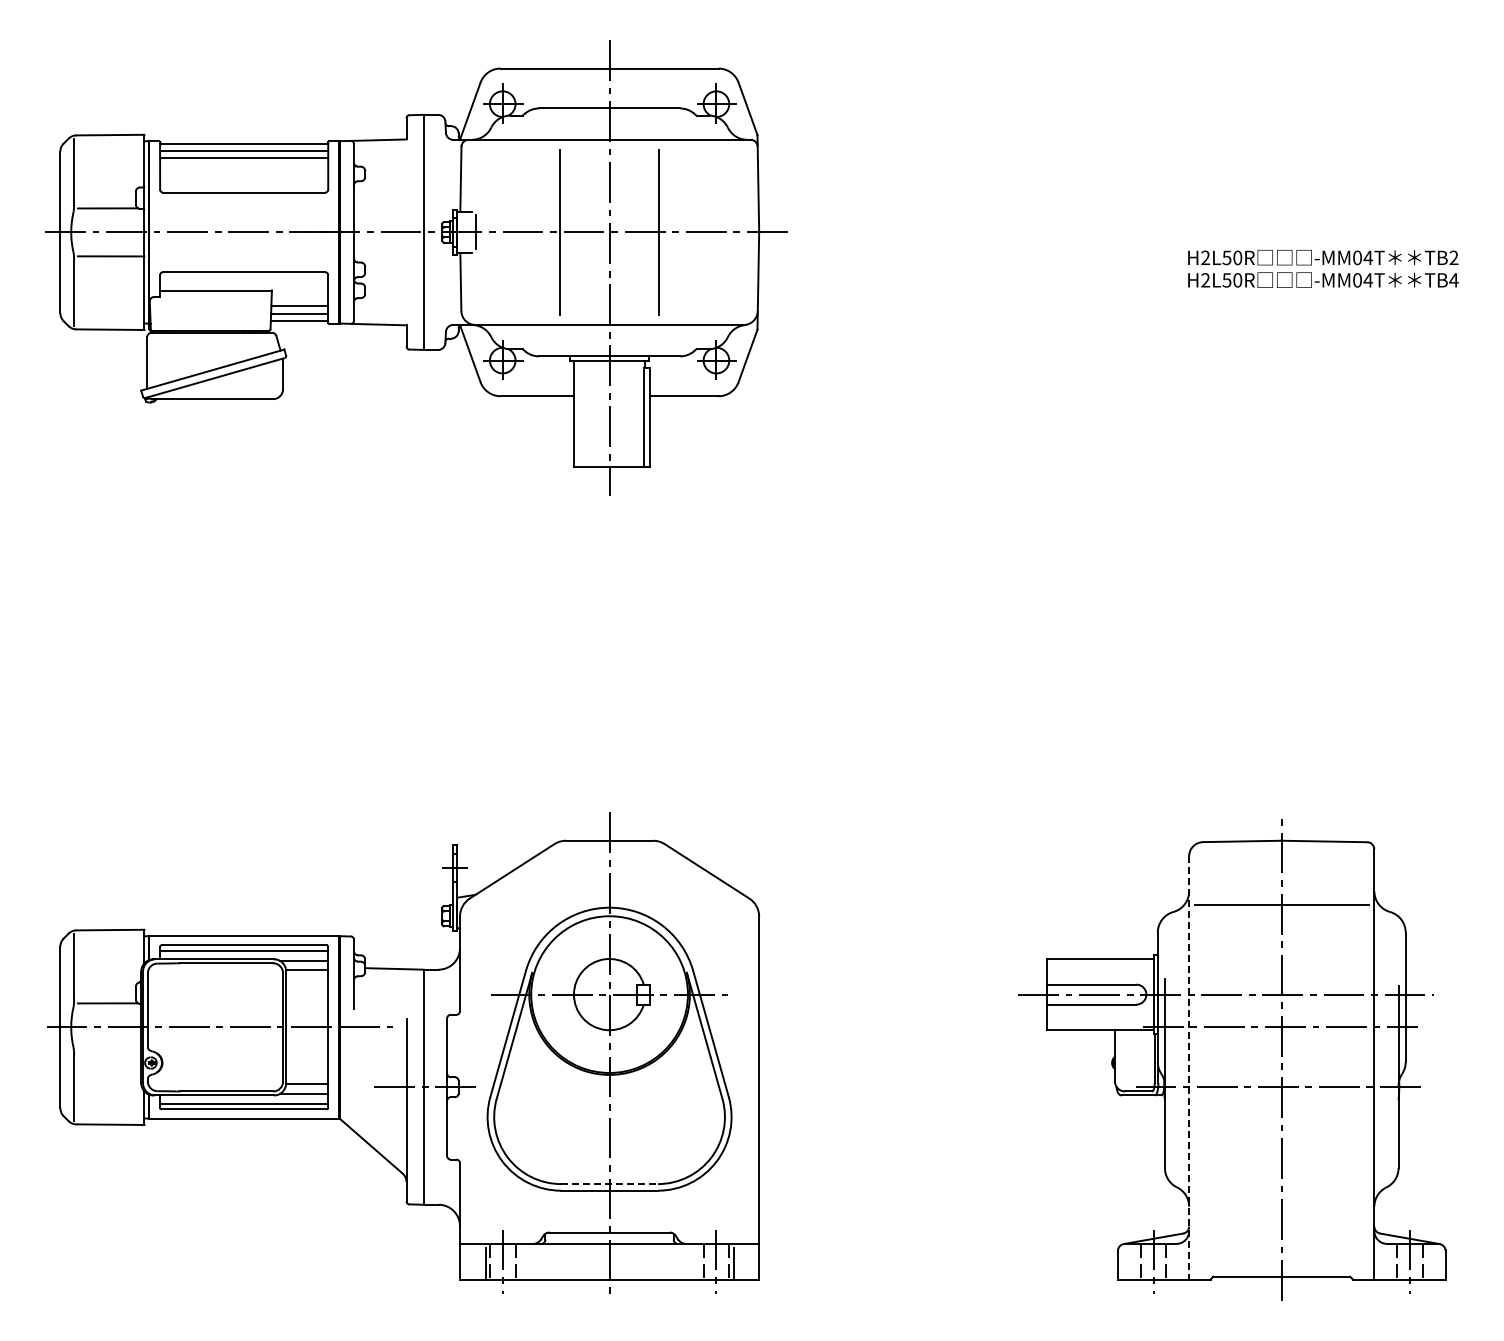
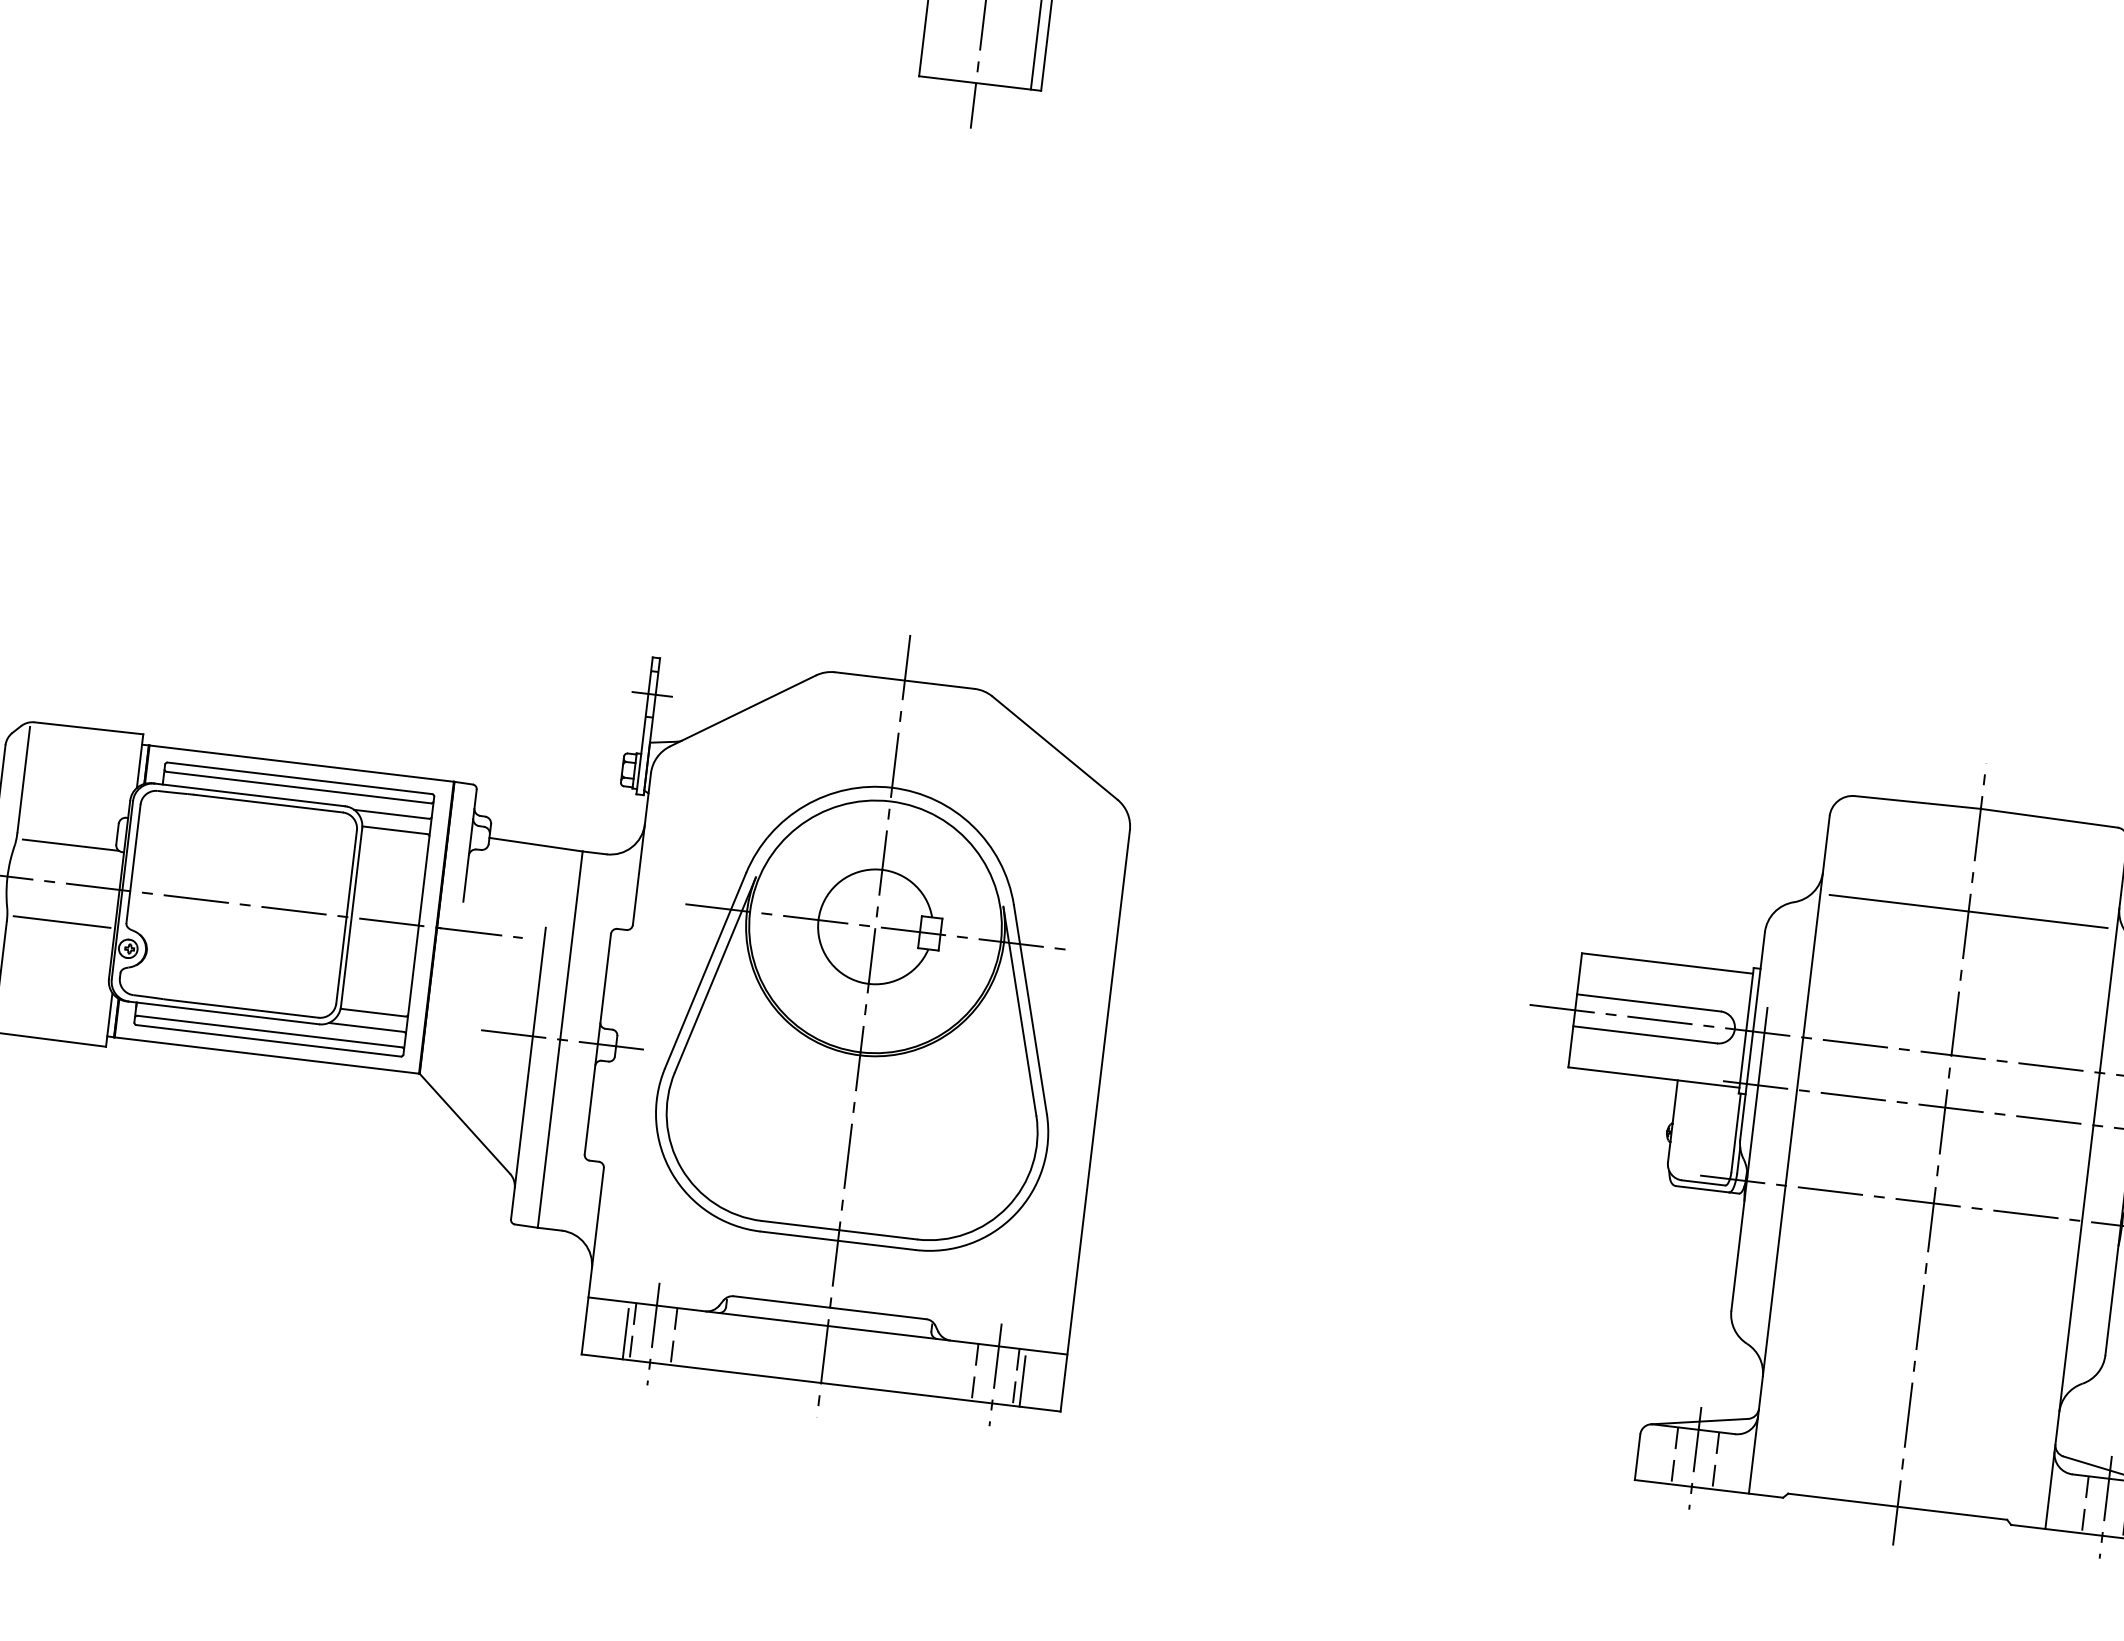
line: (107, 1051) -> (60, 922), added
line: (1189, 1067) -> (1789, 1154), dashed -> solid
line: (610, 1184) -> (840, 1231), dashed -> solid

